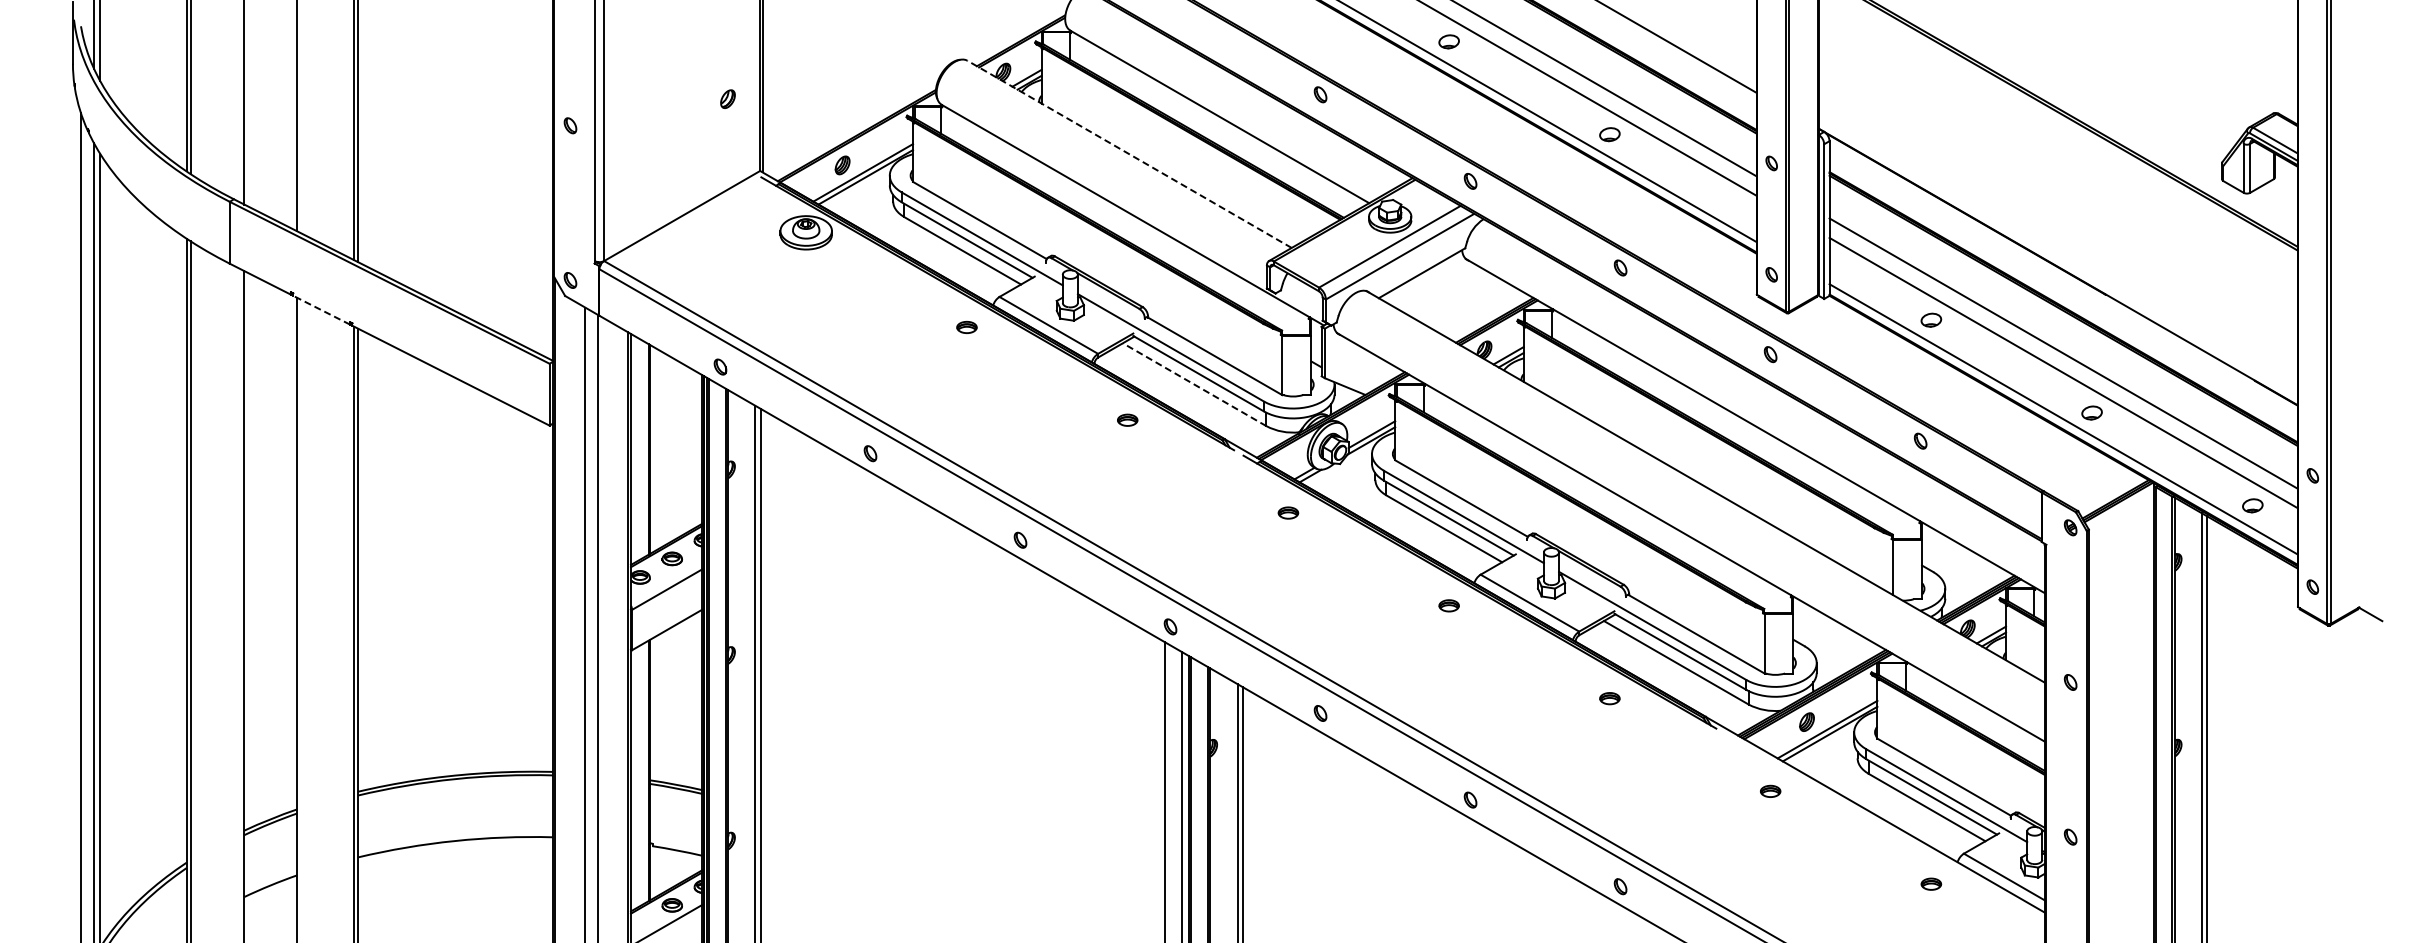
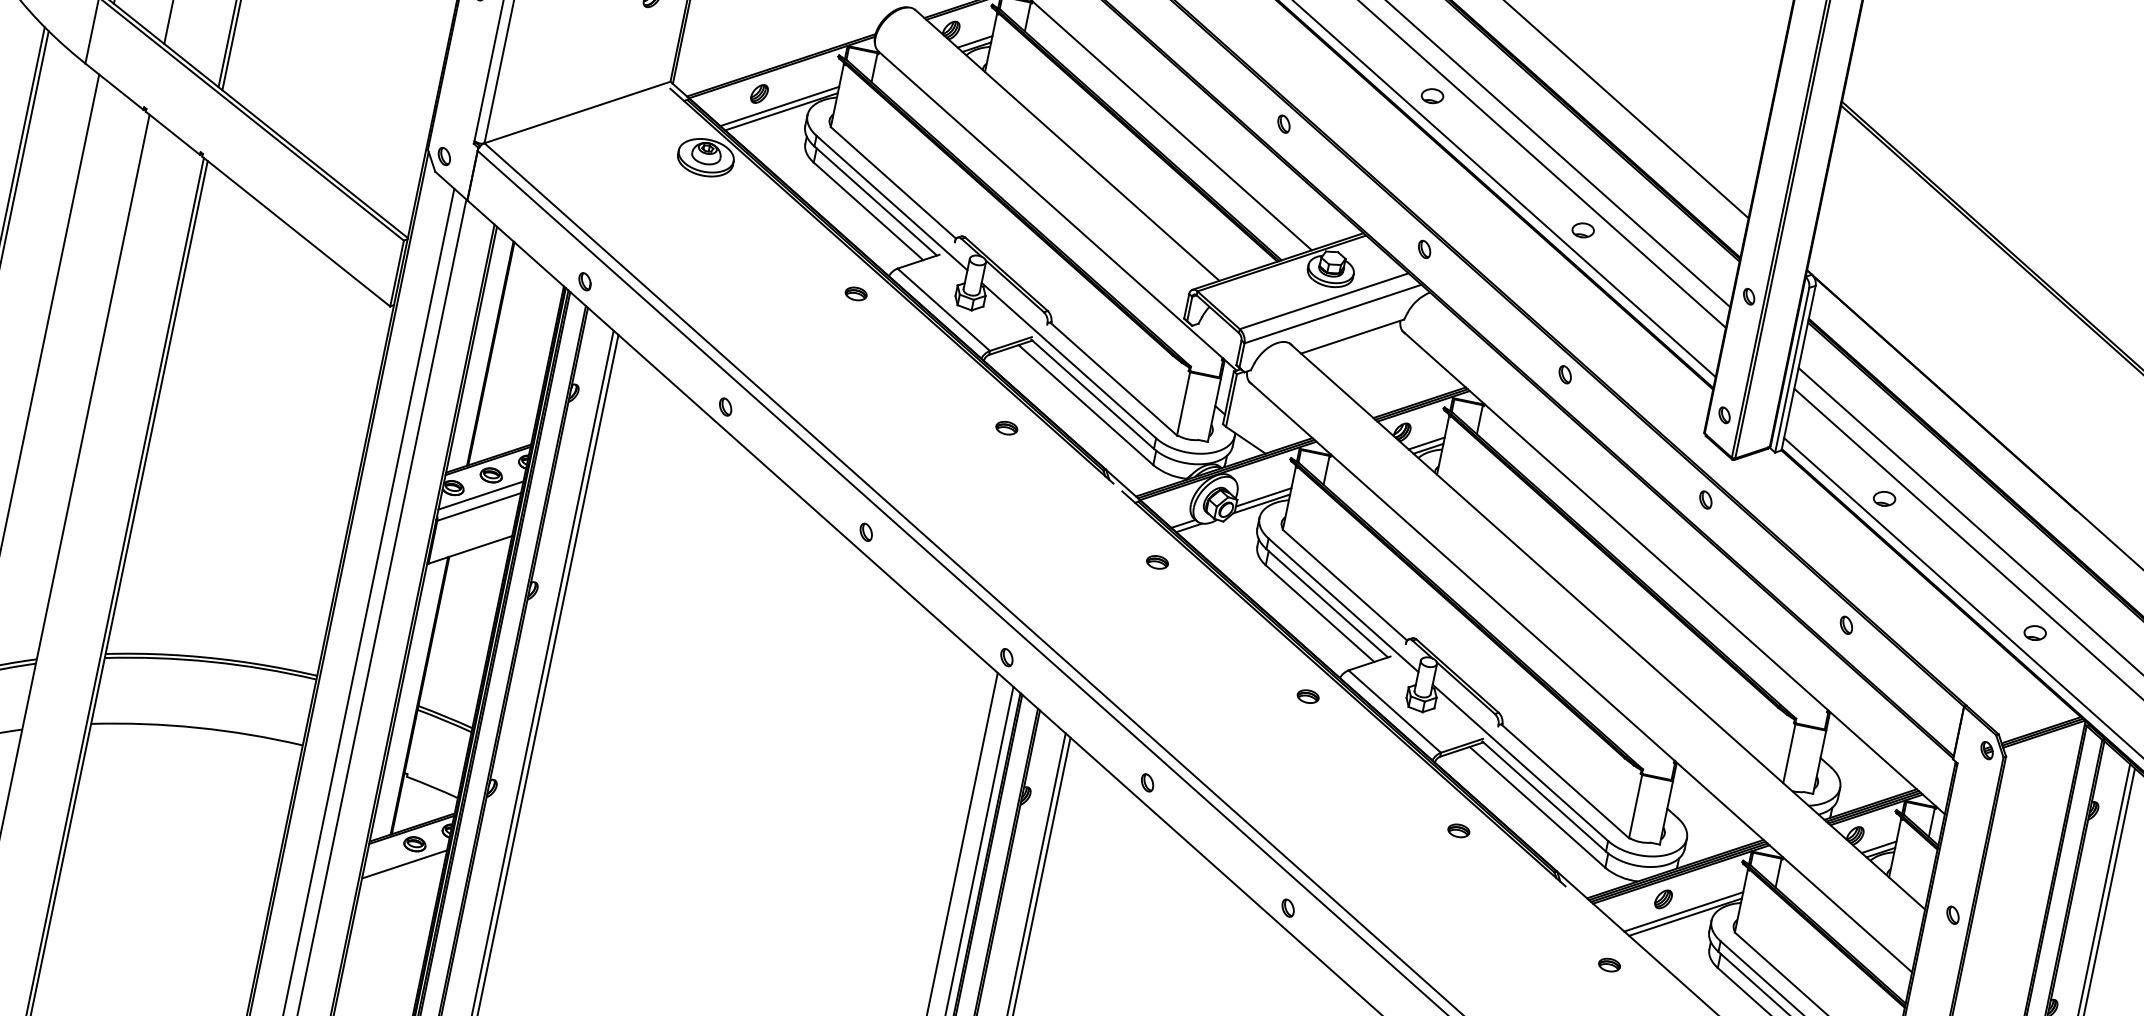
line: (1129, 154) -> (1067, 145), dashed -> solid
line: (321, 310) -> (172, 133), dashed -> solid
line: (1194, 384) -> (1085, 404), dashed -> solid
line: (666, 578) -> (480, 494), added

